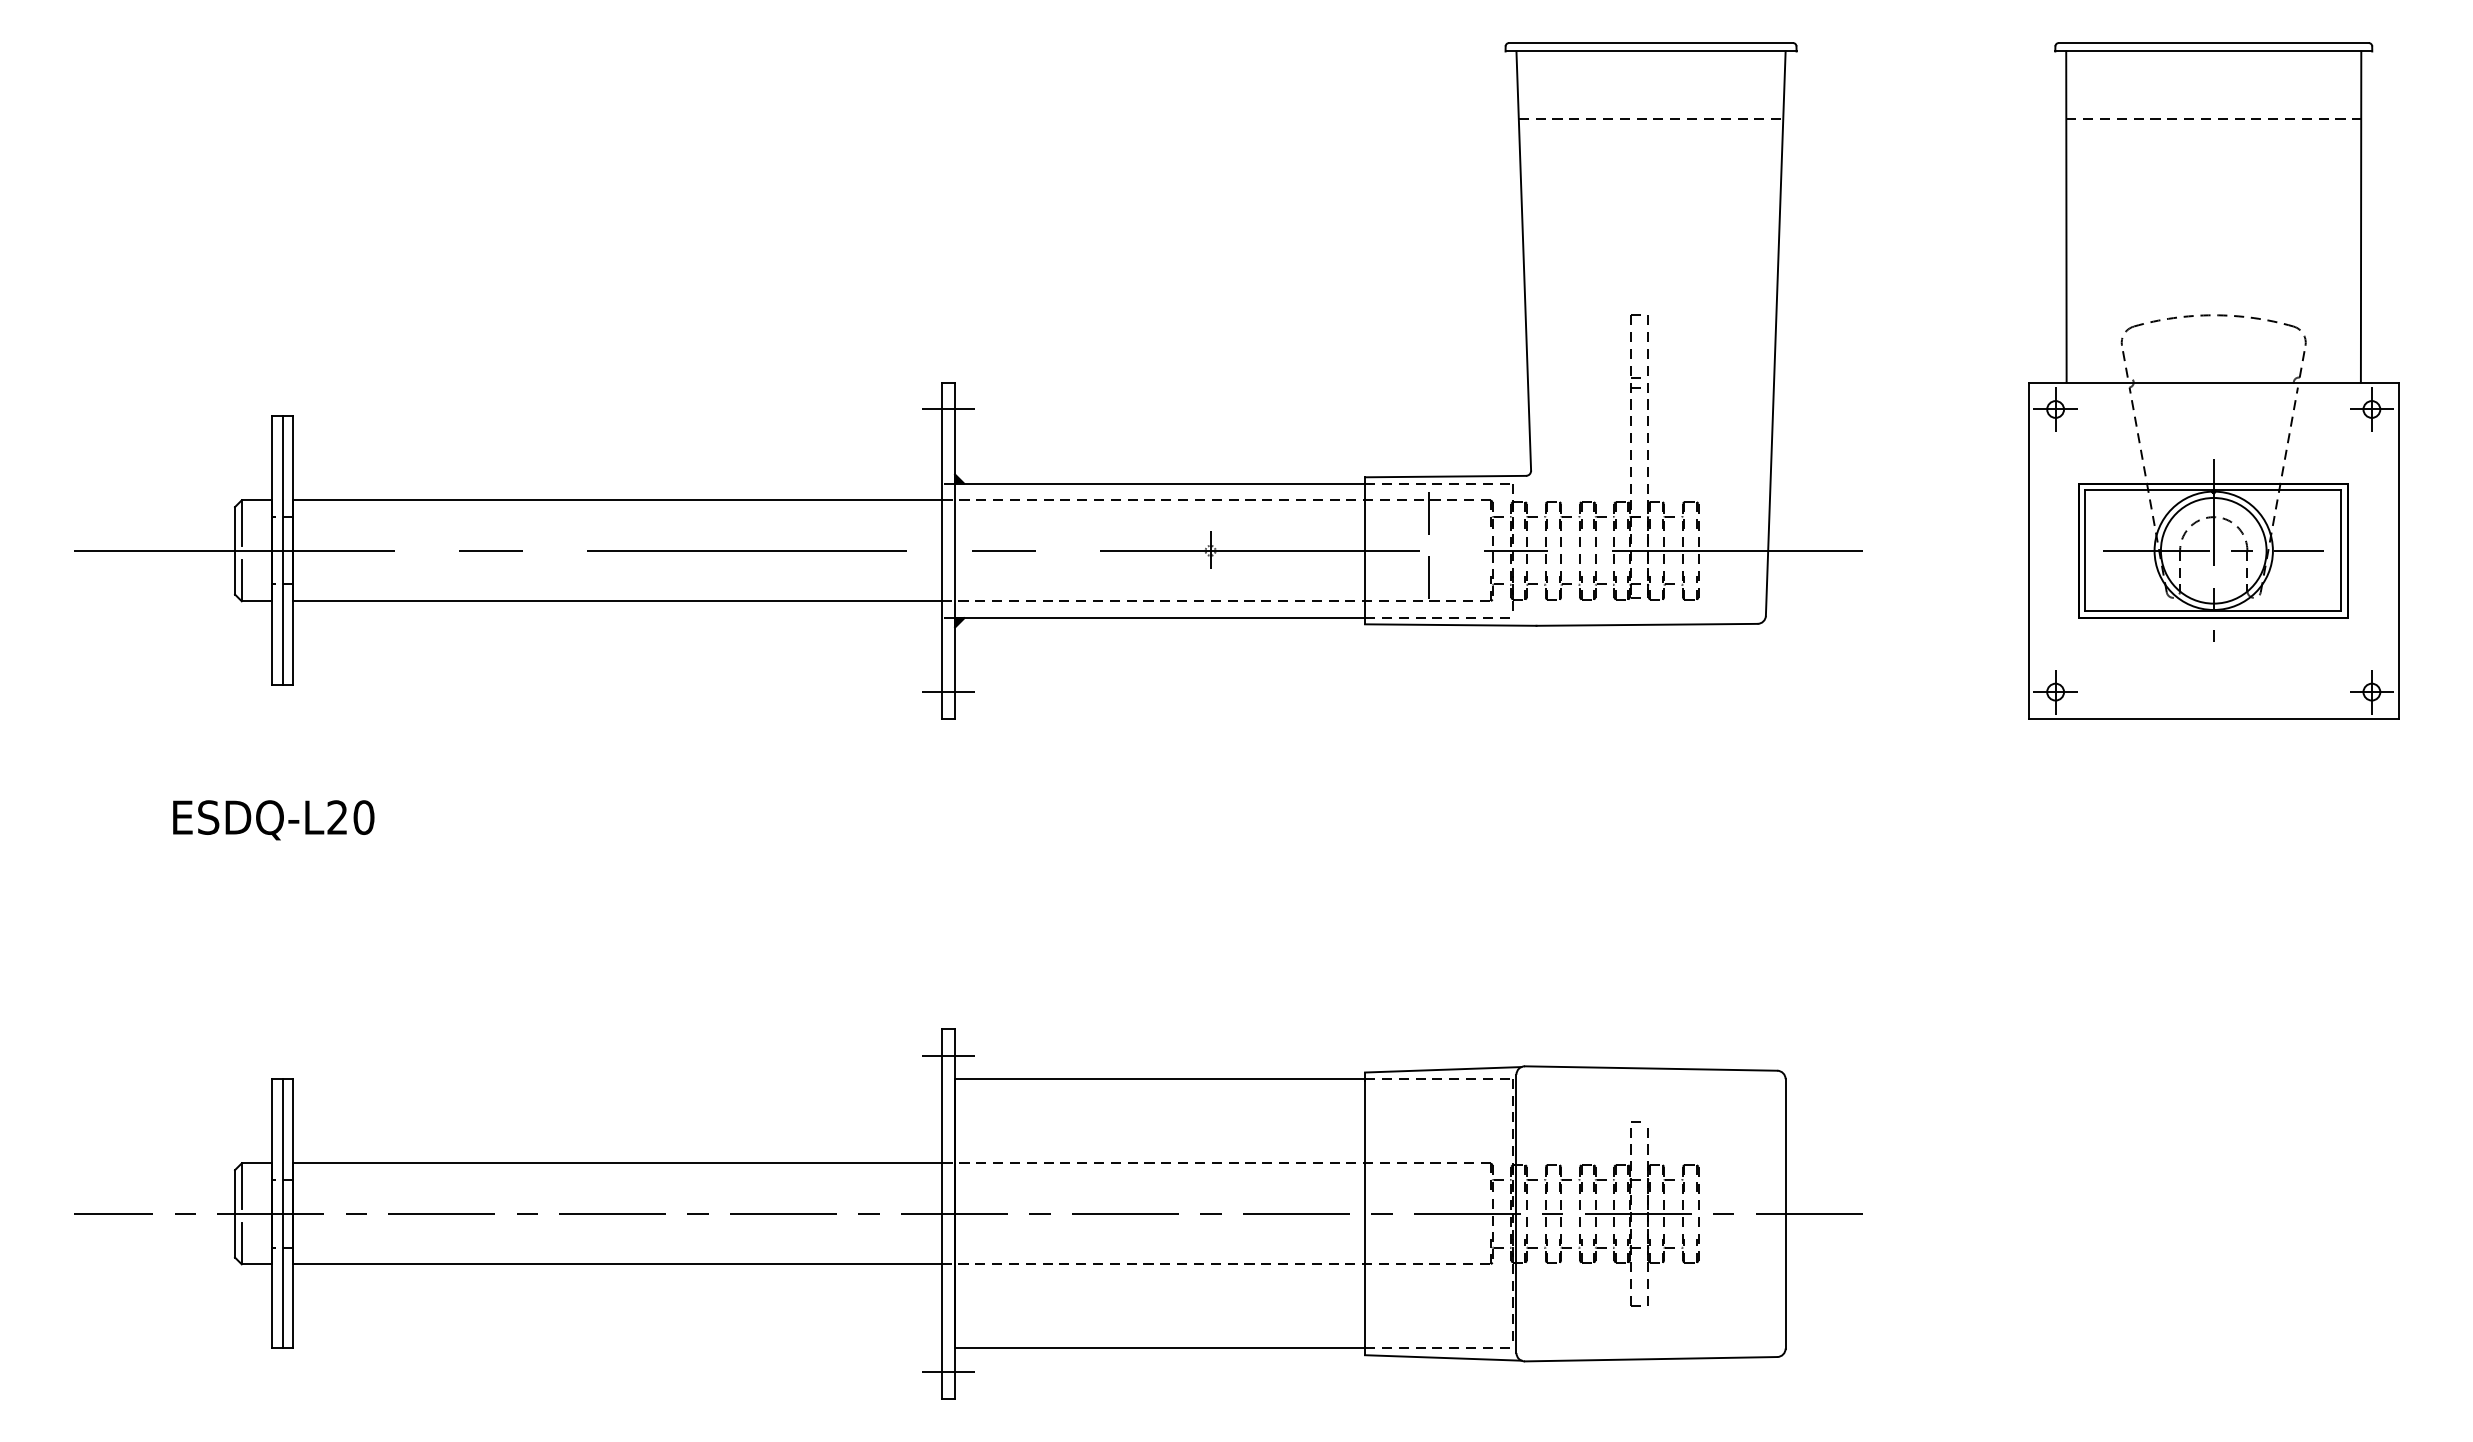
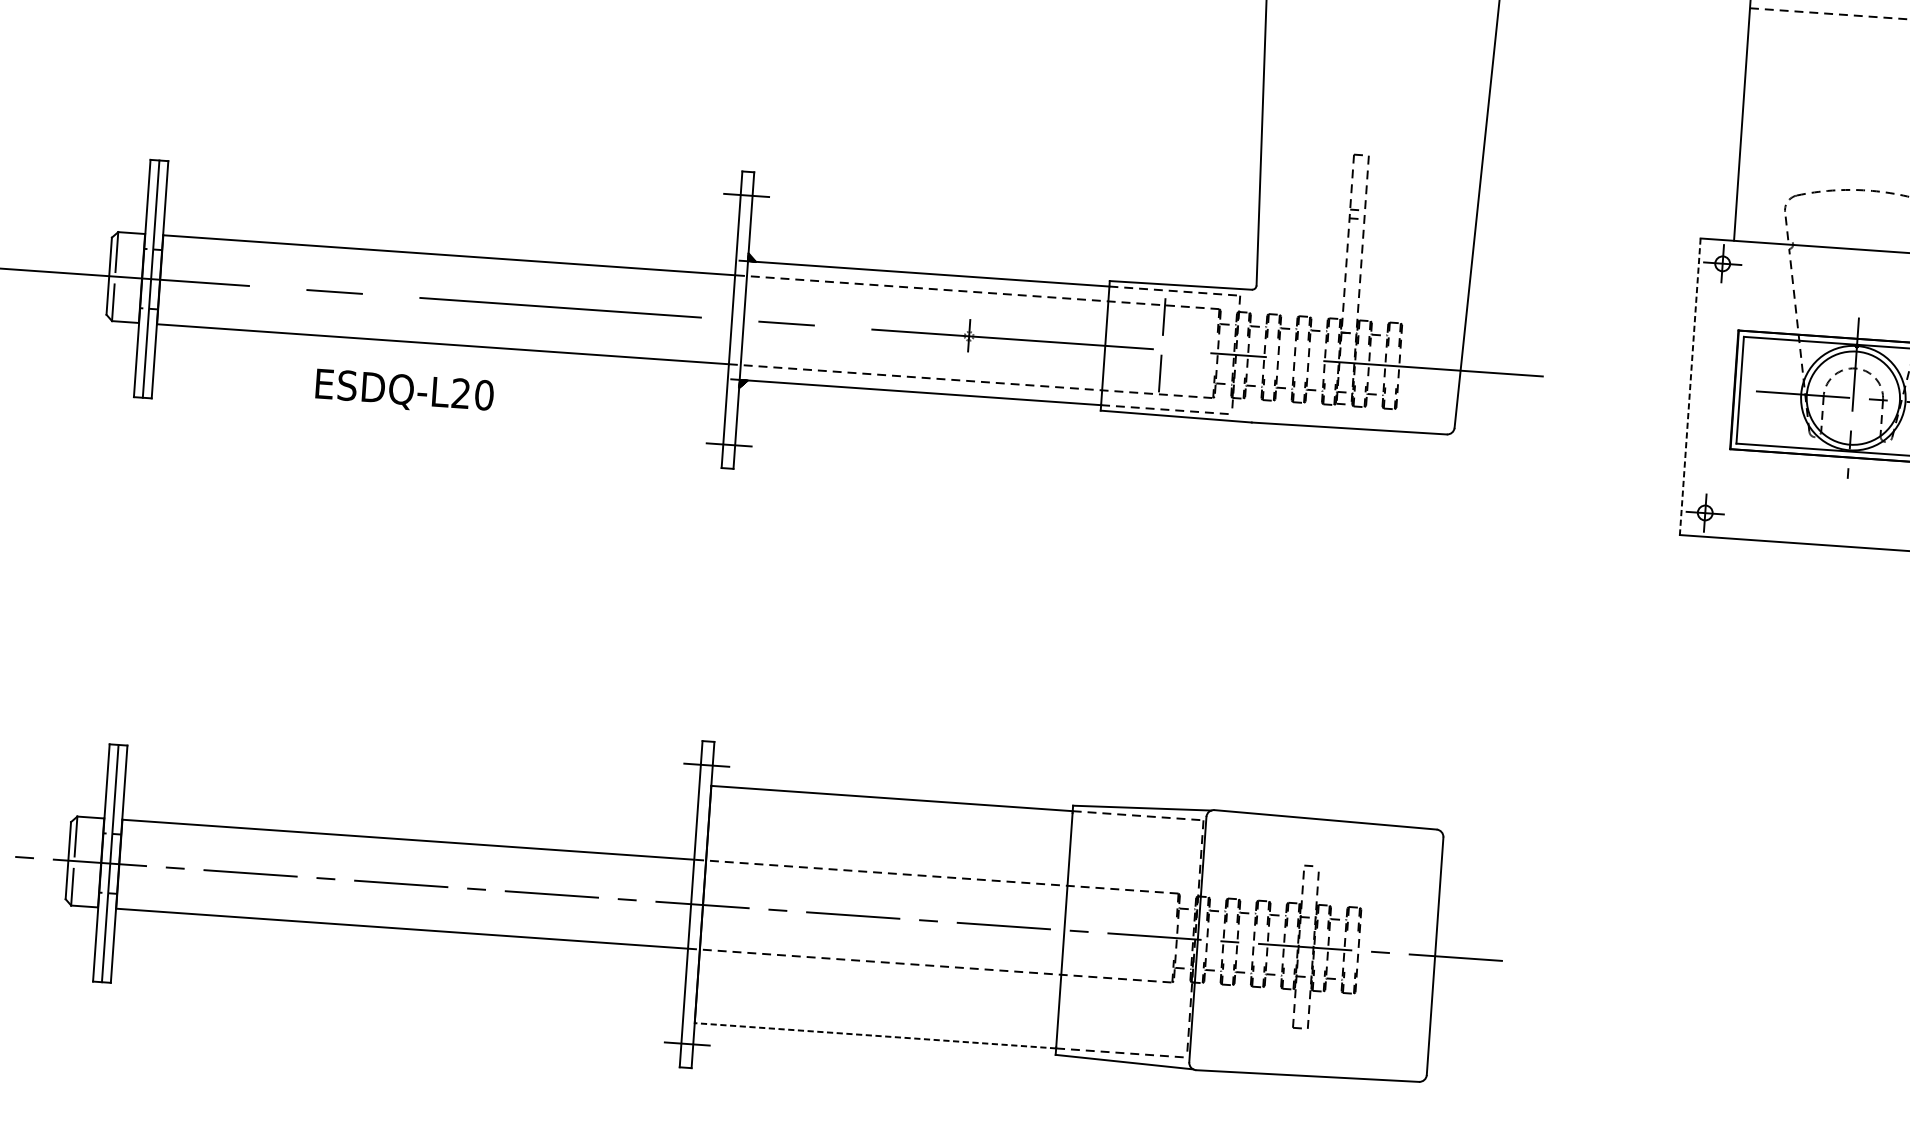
line: (2028, 551) -> (1690, 387), solid -> dashed
text: (273, 820) -> (404, 392), moved
line: (1159, 1347) -> (874, 1035), solid -> dashed

